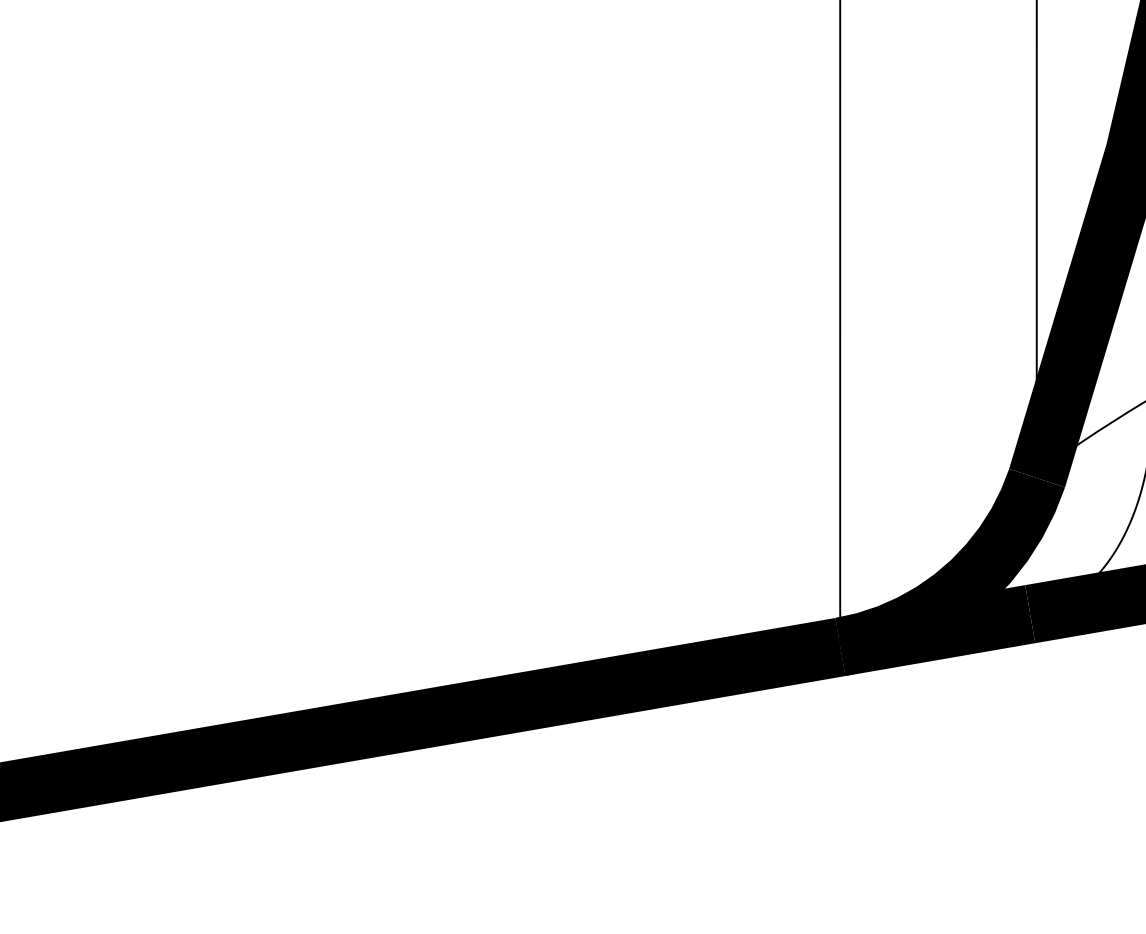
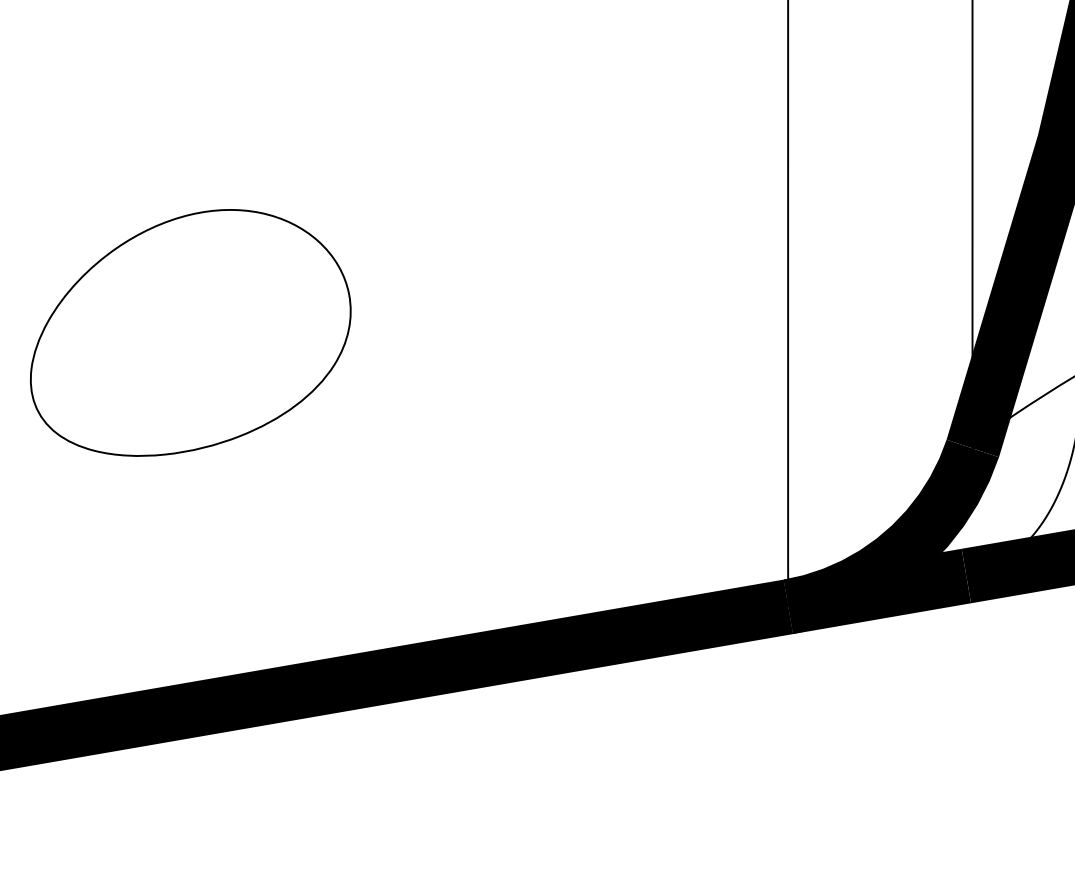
part: (203, 354) -> (190, 332), added

